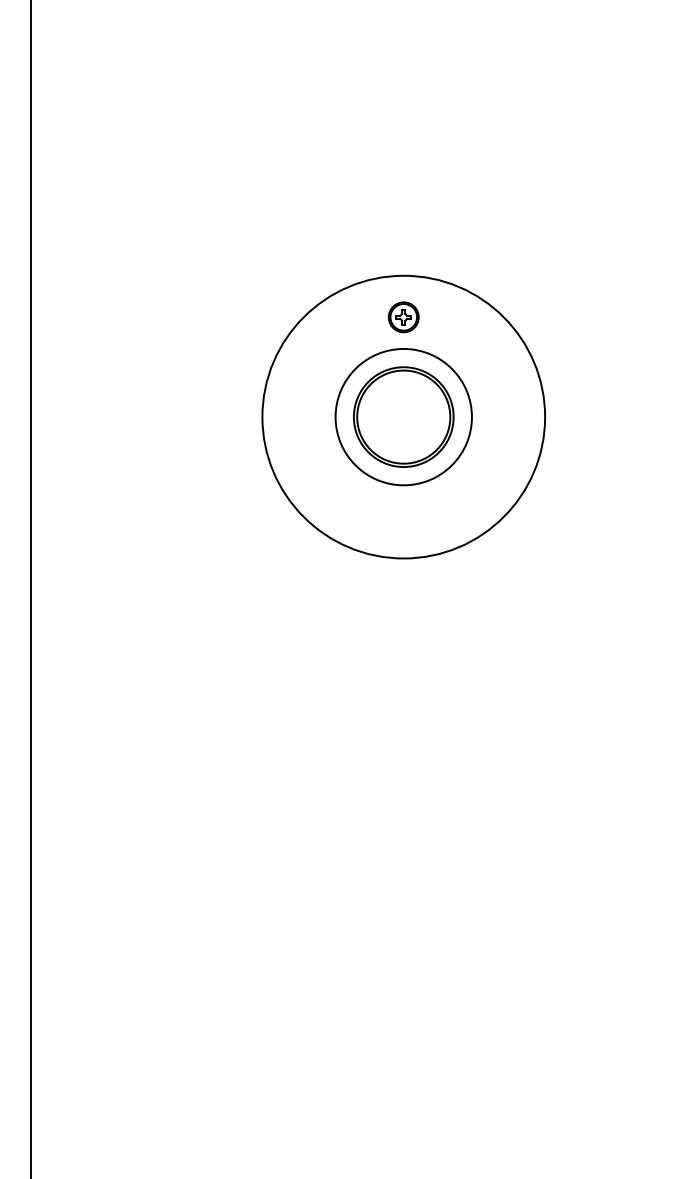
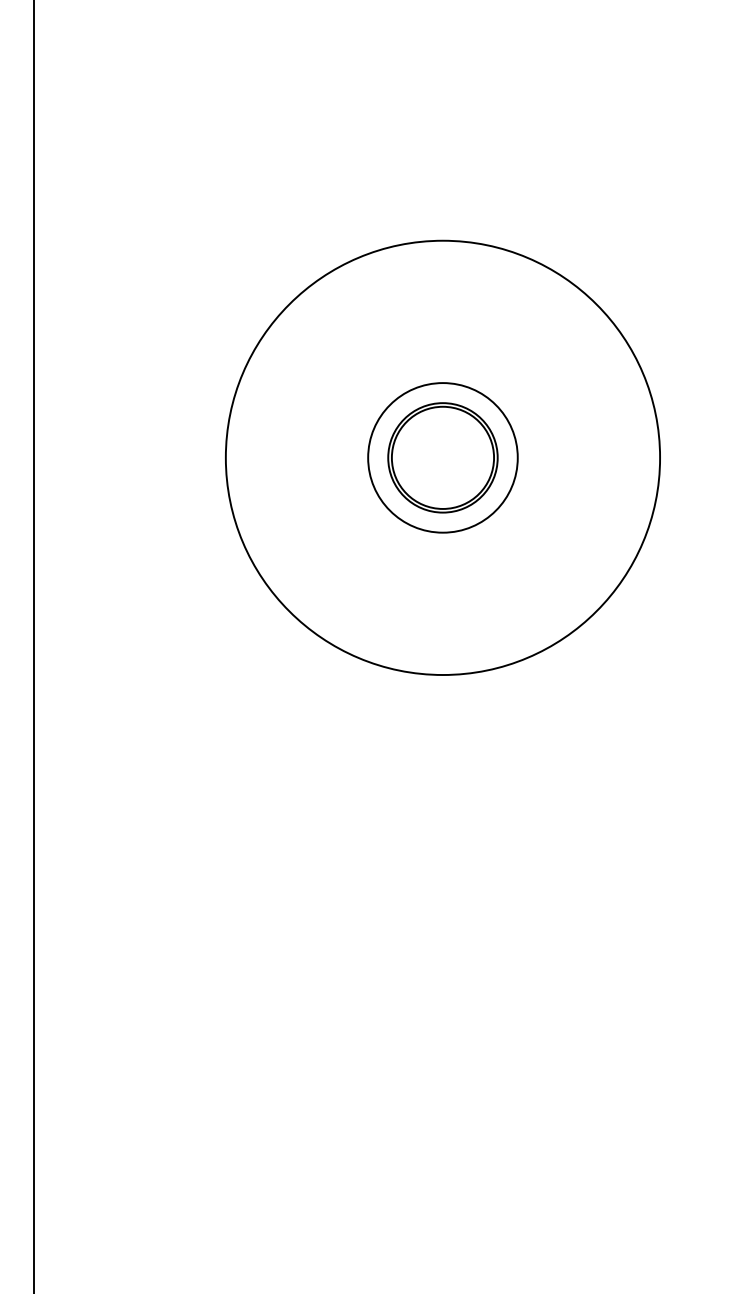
part: (403, 317) -> (442, 348), removed
circle: (403, 416) -> (442, 457), size x1.4

